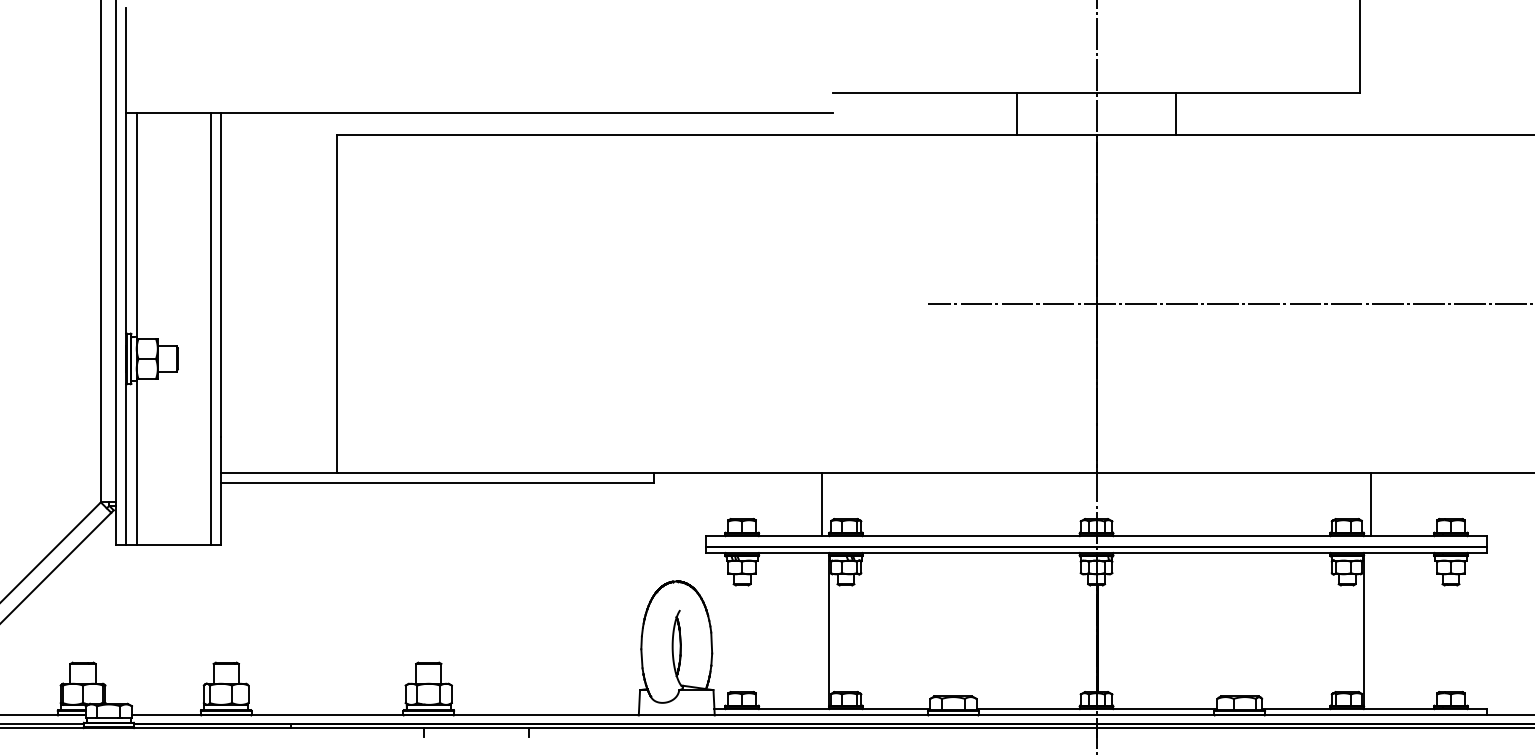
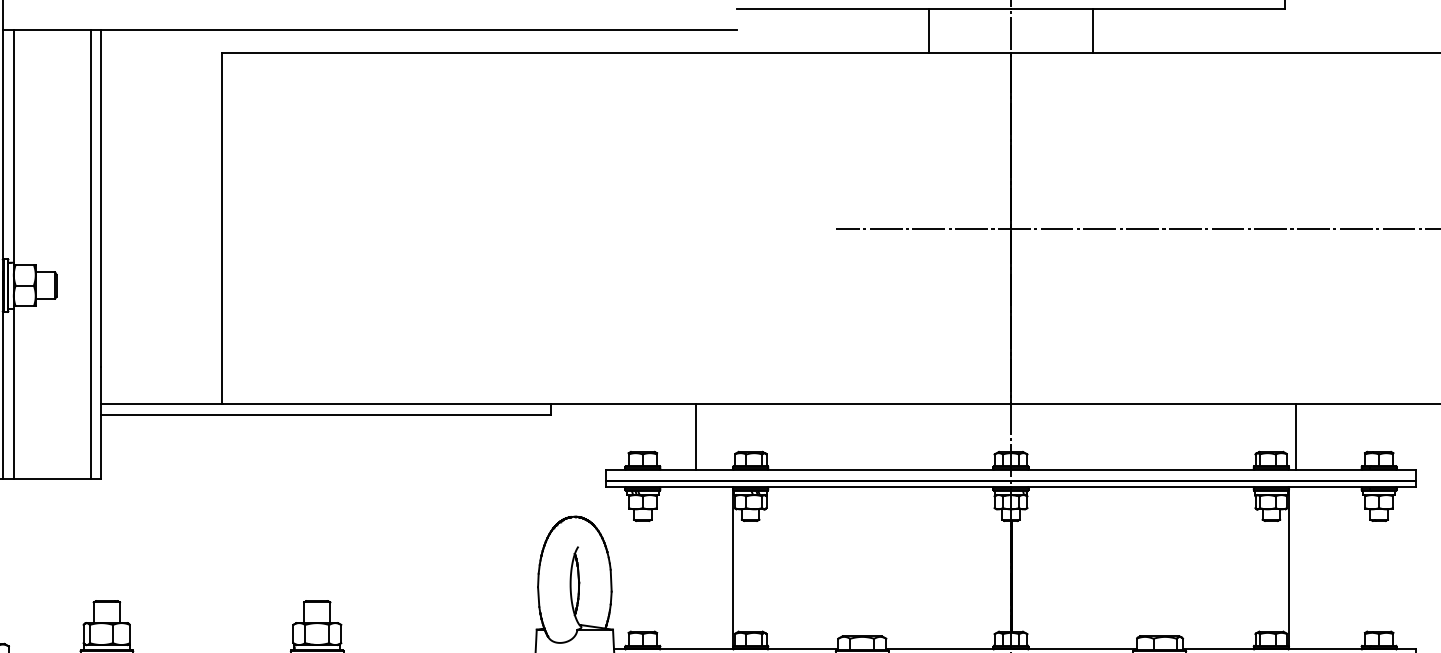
line: (822, 504) -> (696, 436), moved

